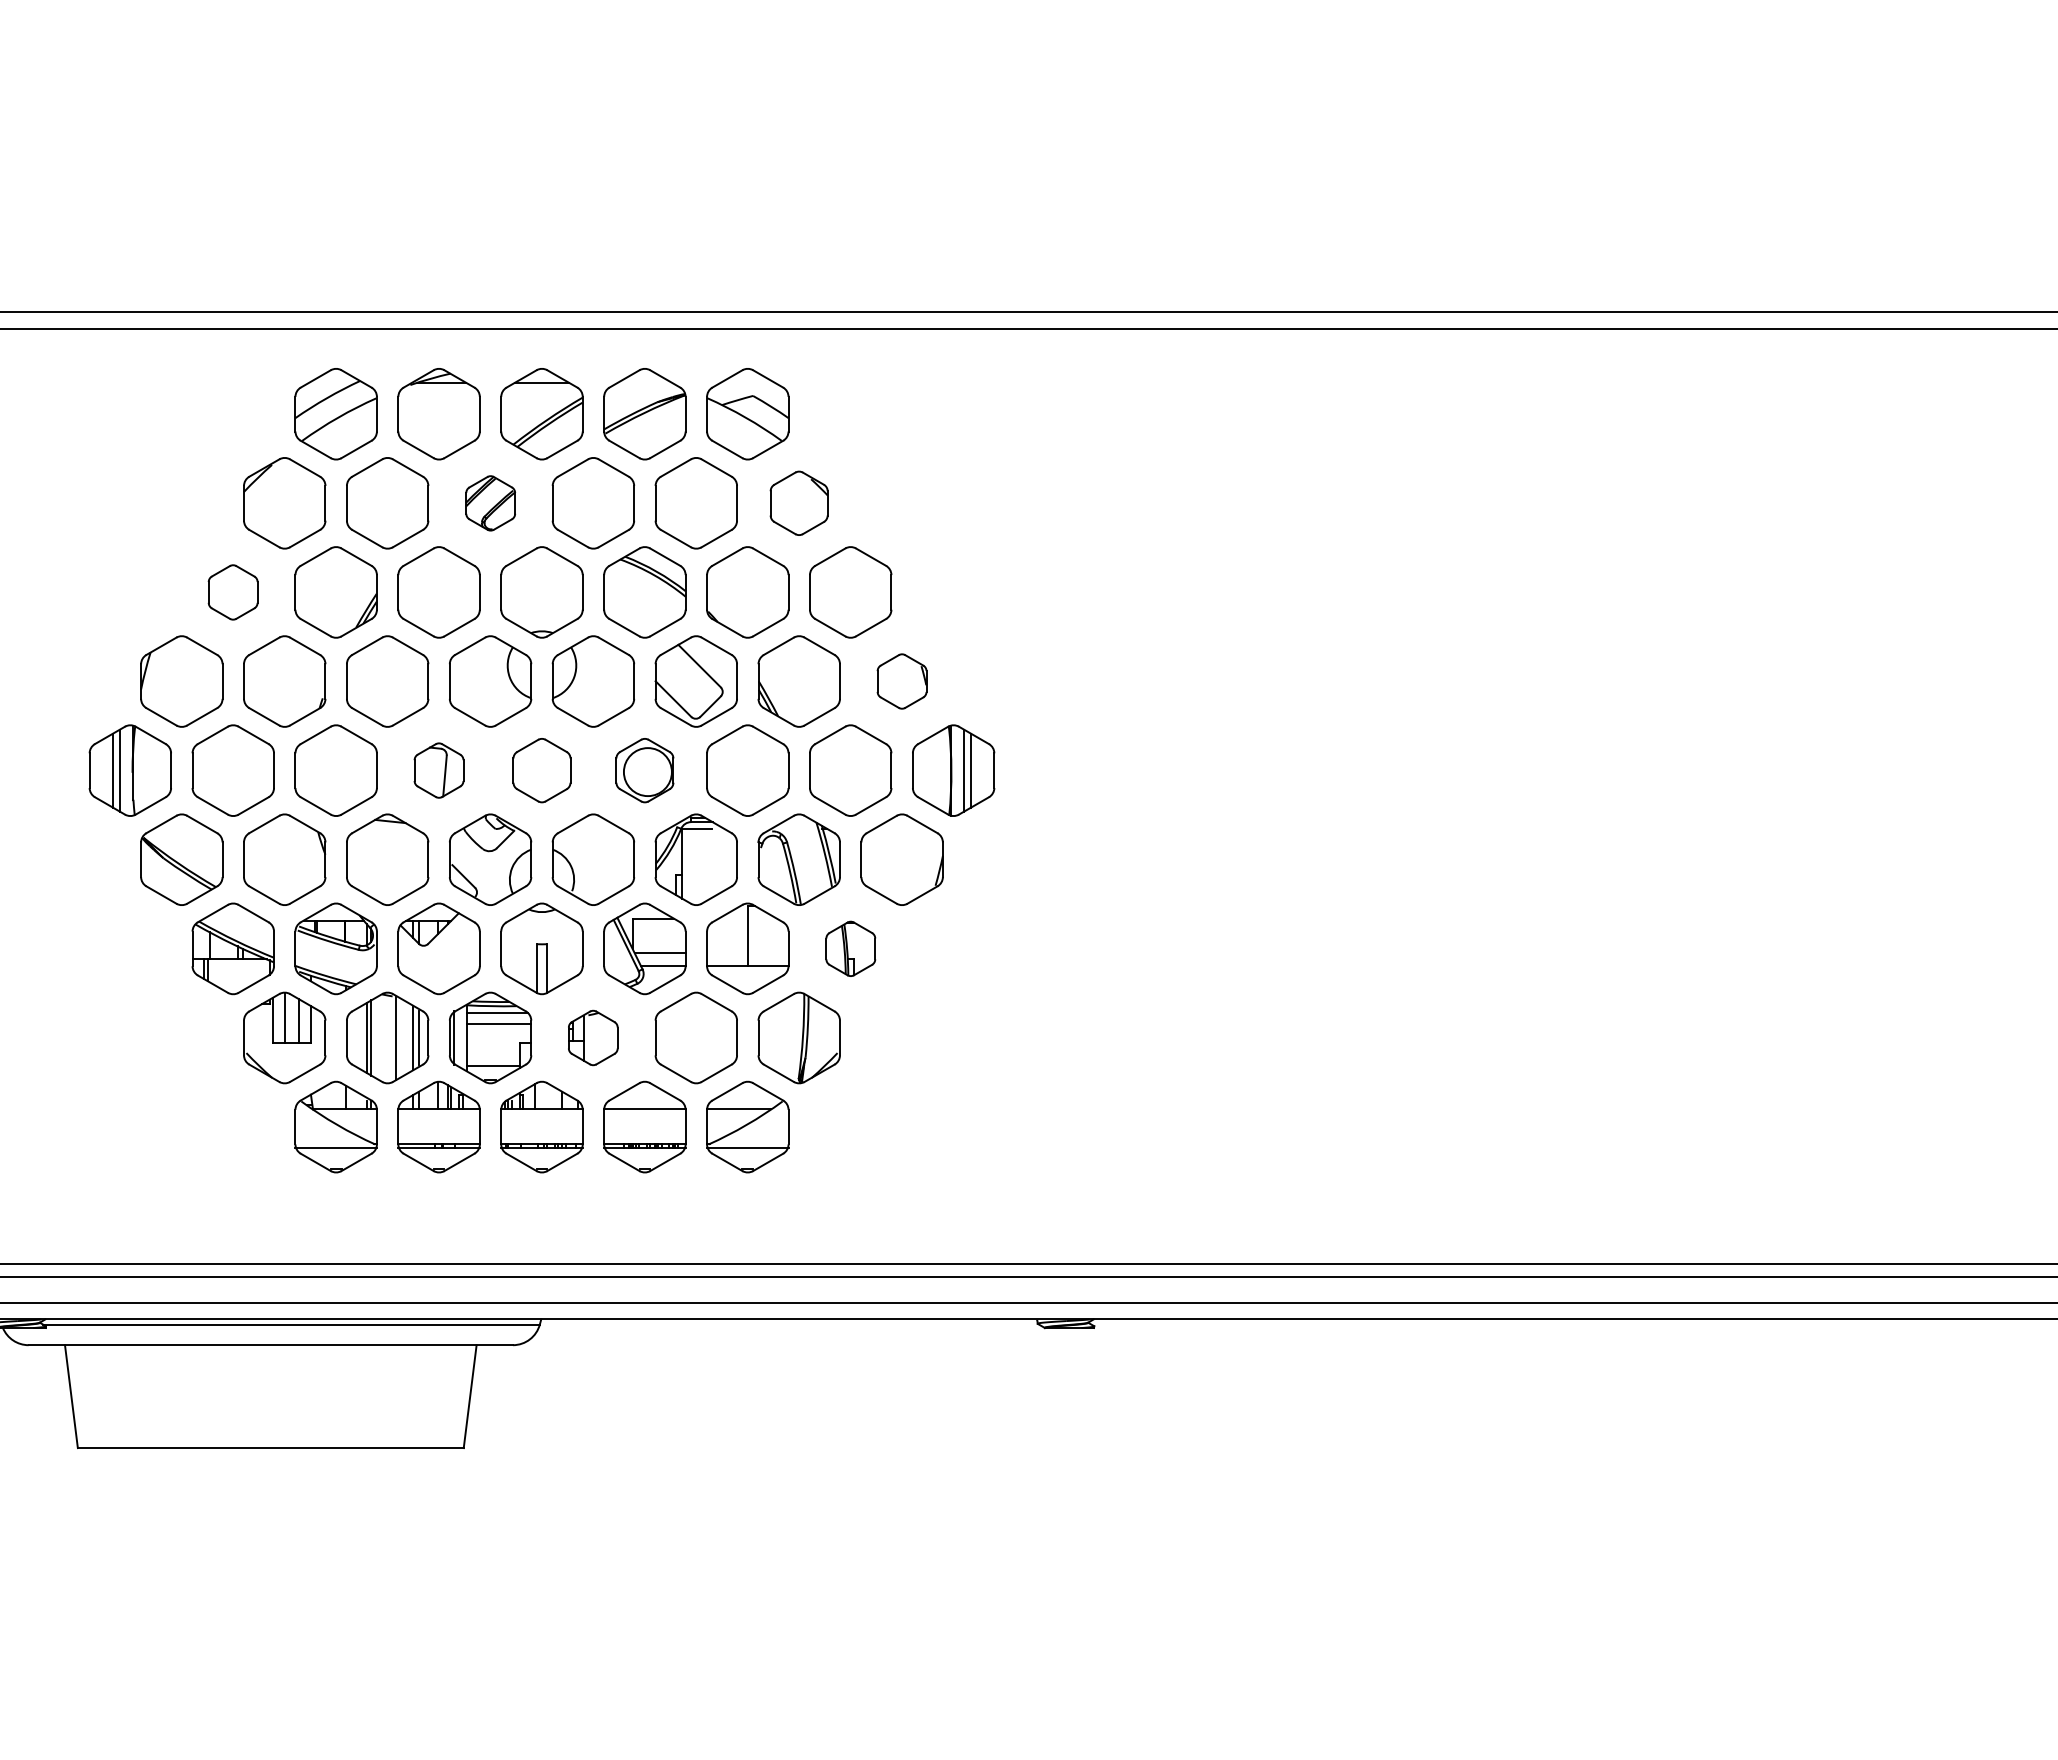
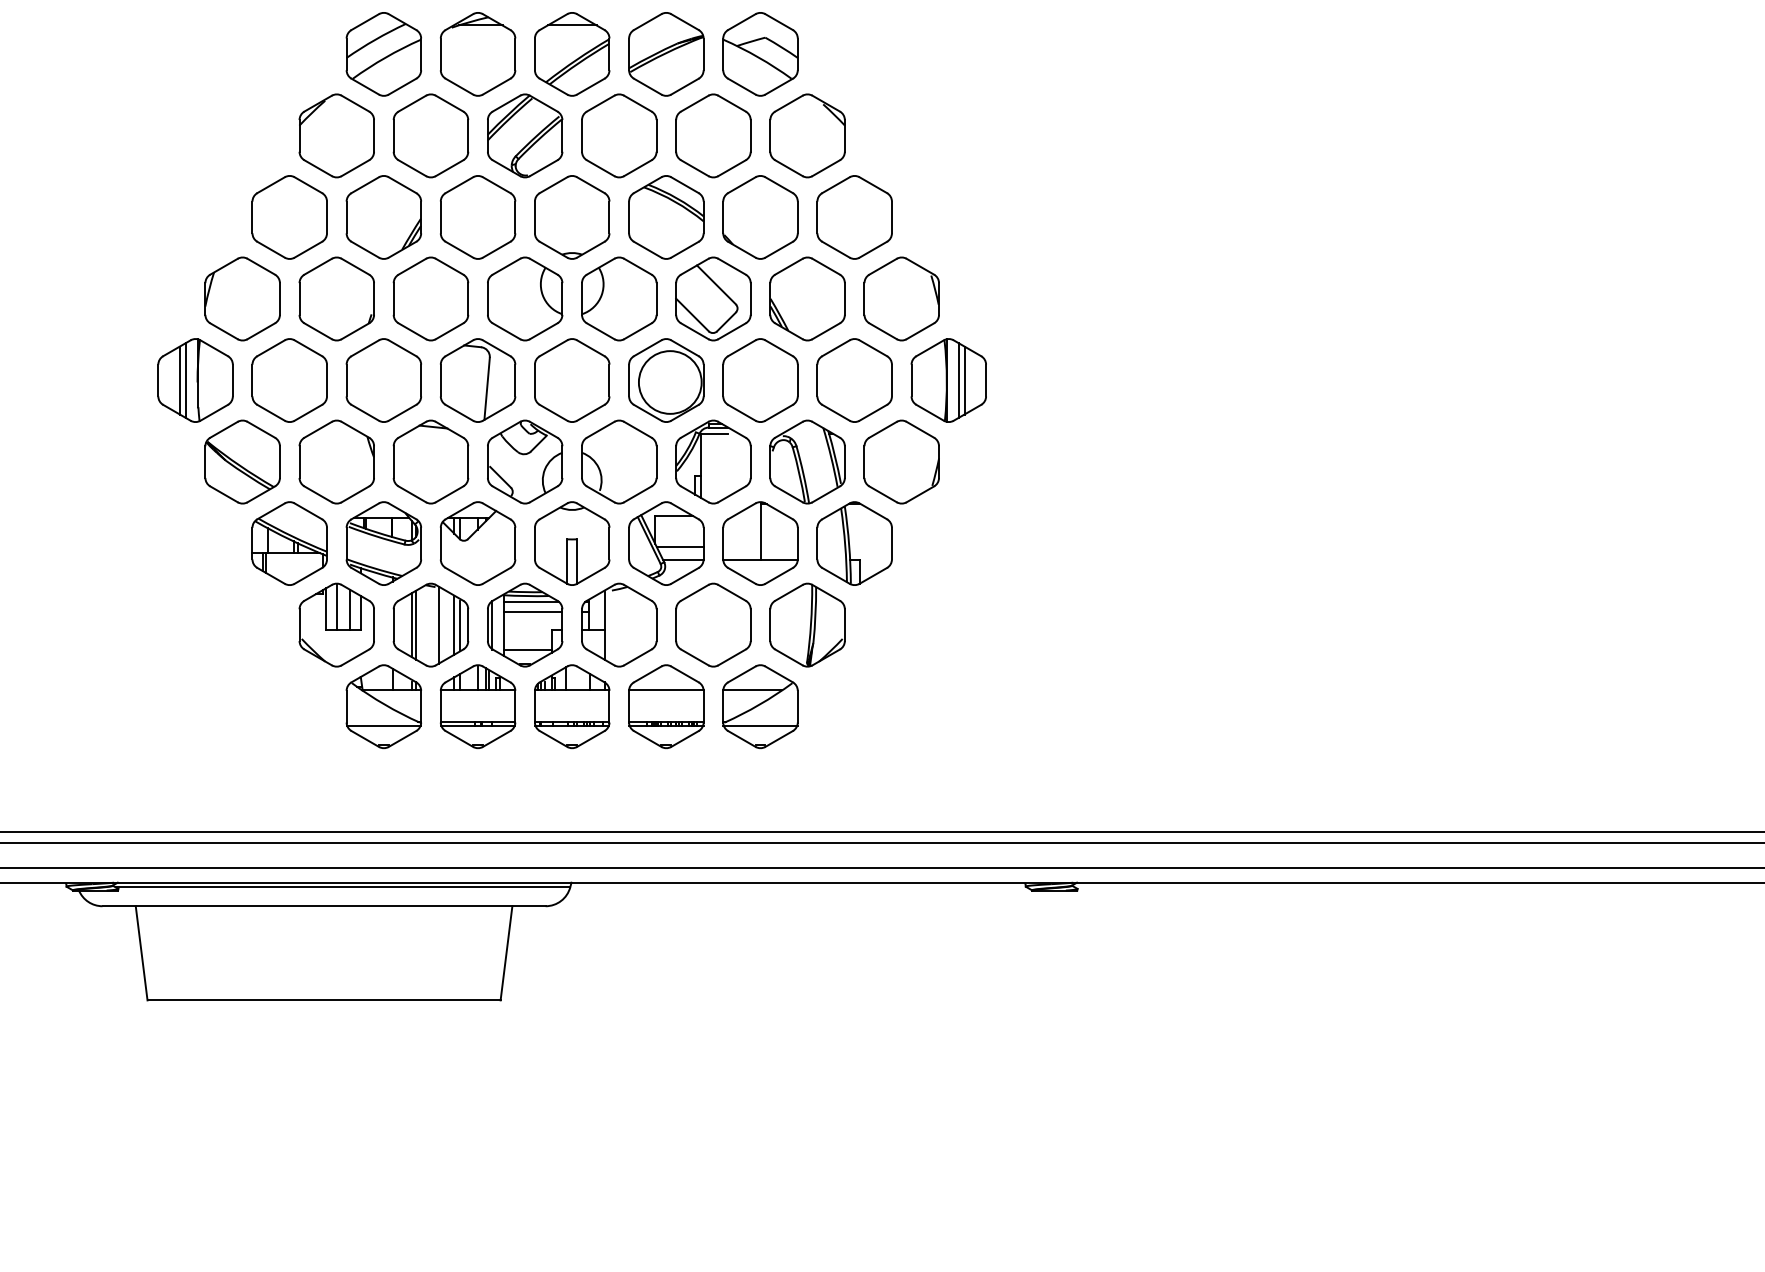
part: (490, 503) -> (525, 136), size x1.67
part: (798, 503) -> (806, 136), size x1.43
part: (232, 592) -> (289, 217), size x1.67
part: (901, 681) -> (901, 298), size x1.67
part: (438, 770) -> (477, 380), size x1.67
part: (541, 770) -> (571, 380), size x1.43
part: (644, 770) -> (666, 380), size x1.43
part: (850, 948) -> (854, 543), size x1.67
part: (592, 1037) -> (618, 624), size x1.67

